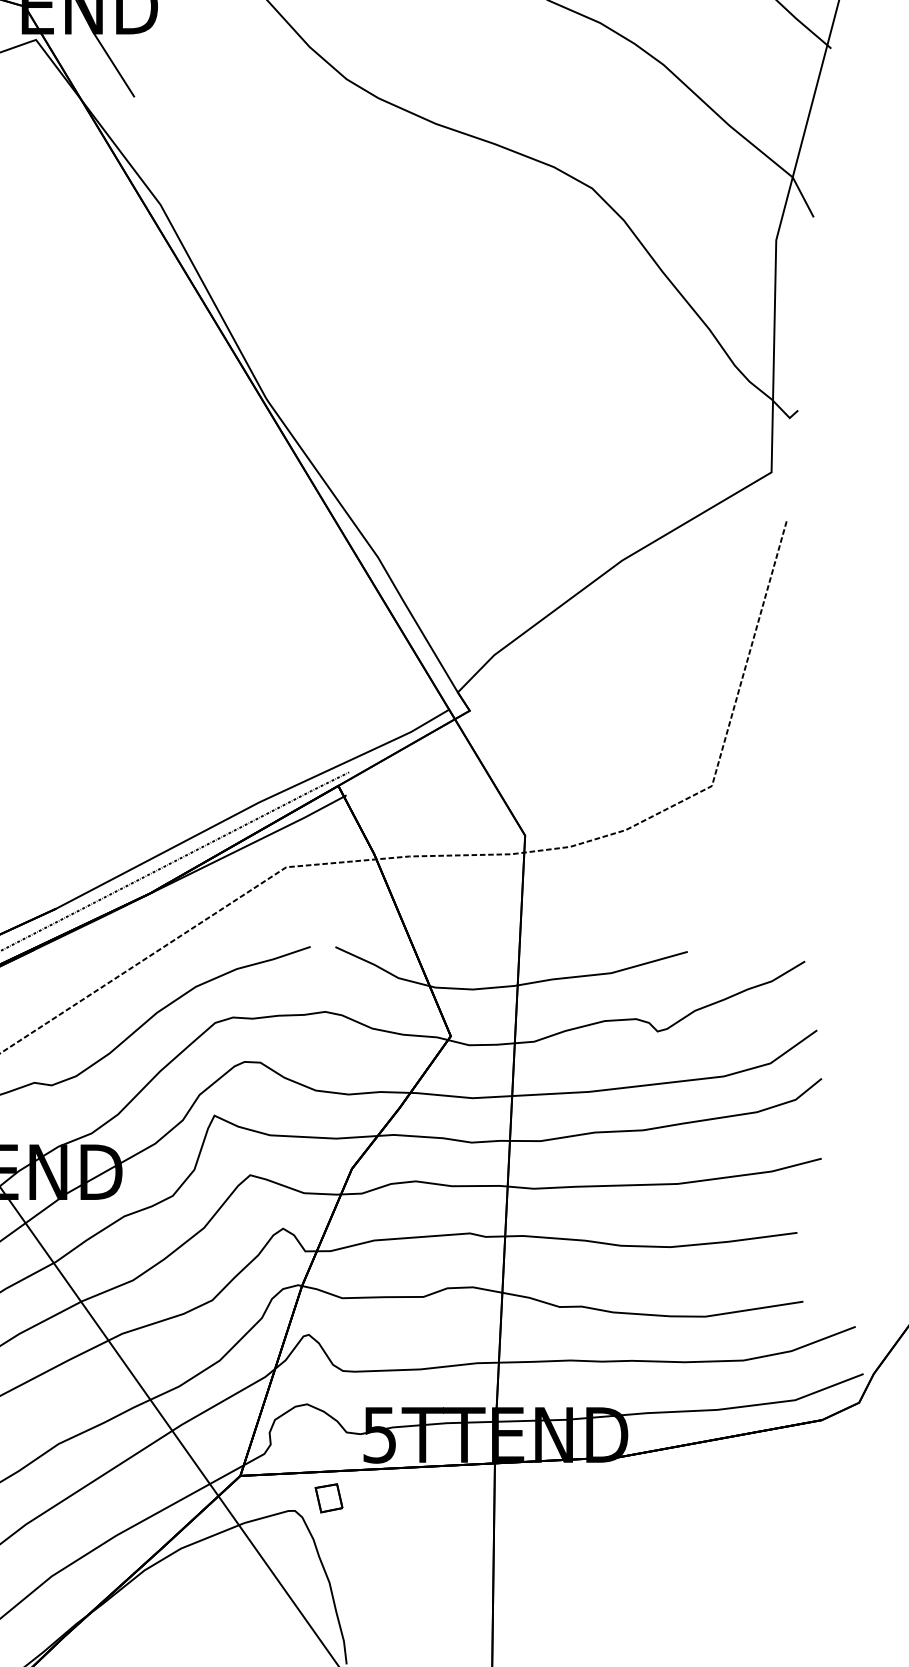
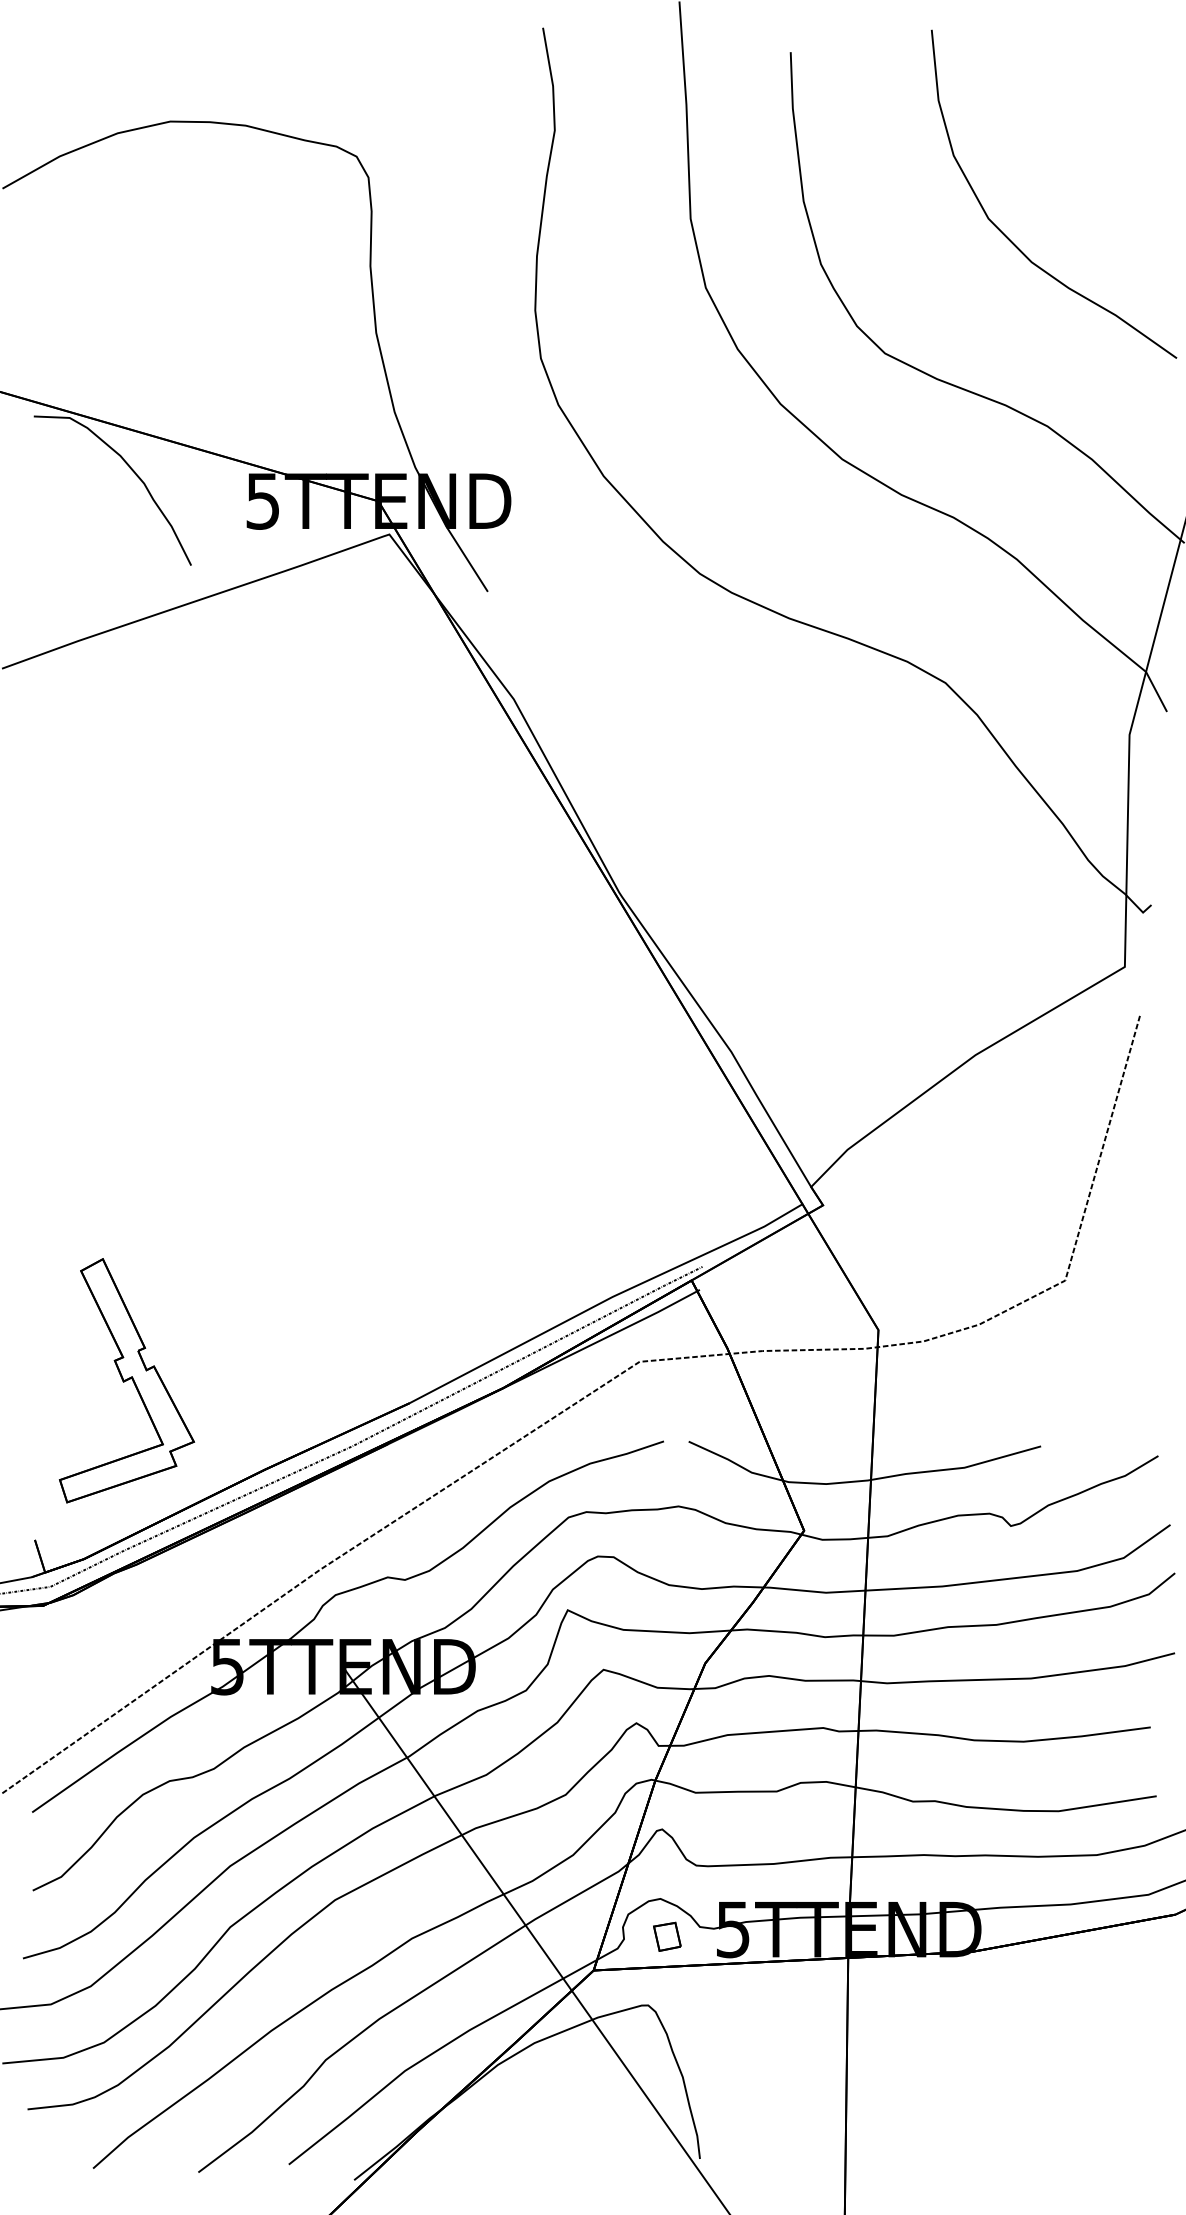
part: (329, 1497) -> (667, 1936), moved

